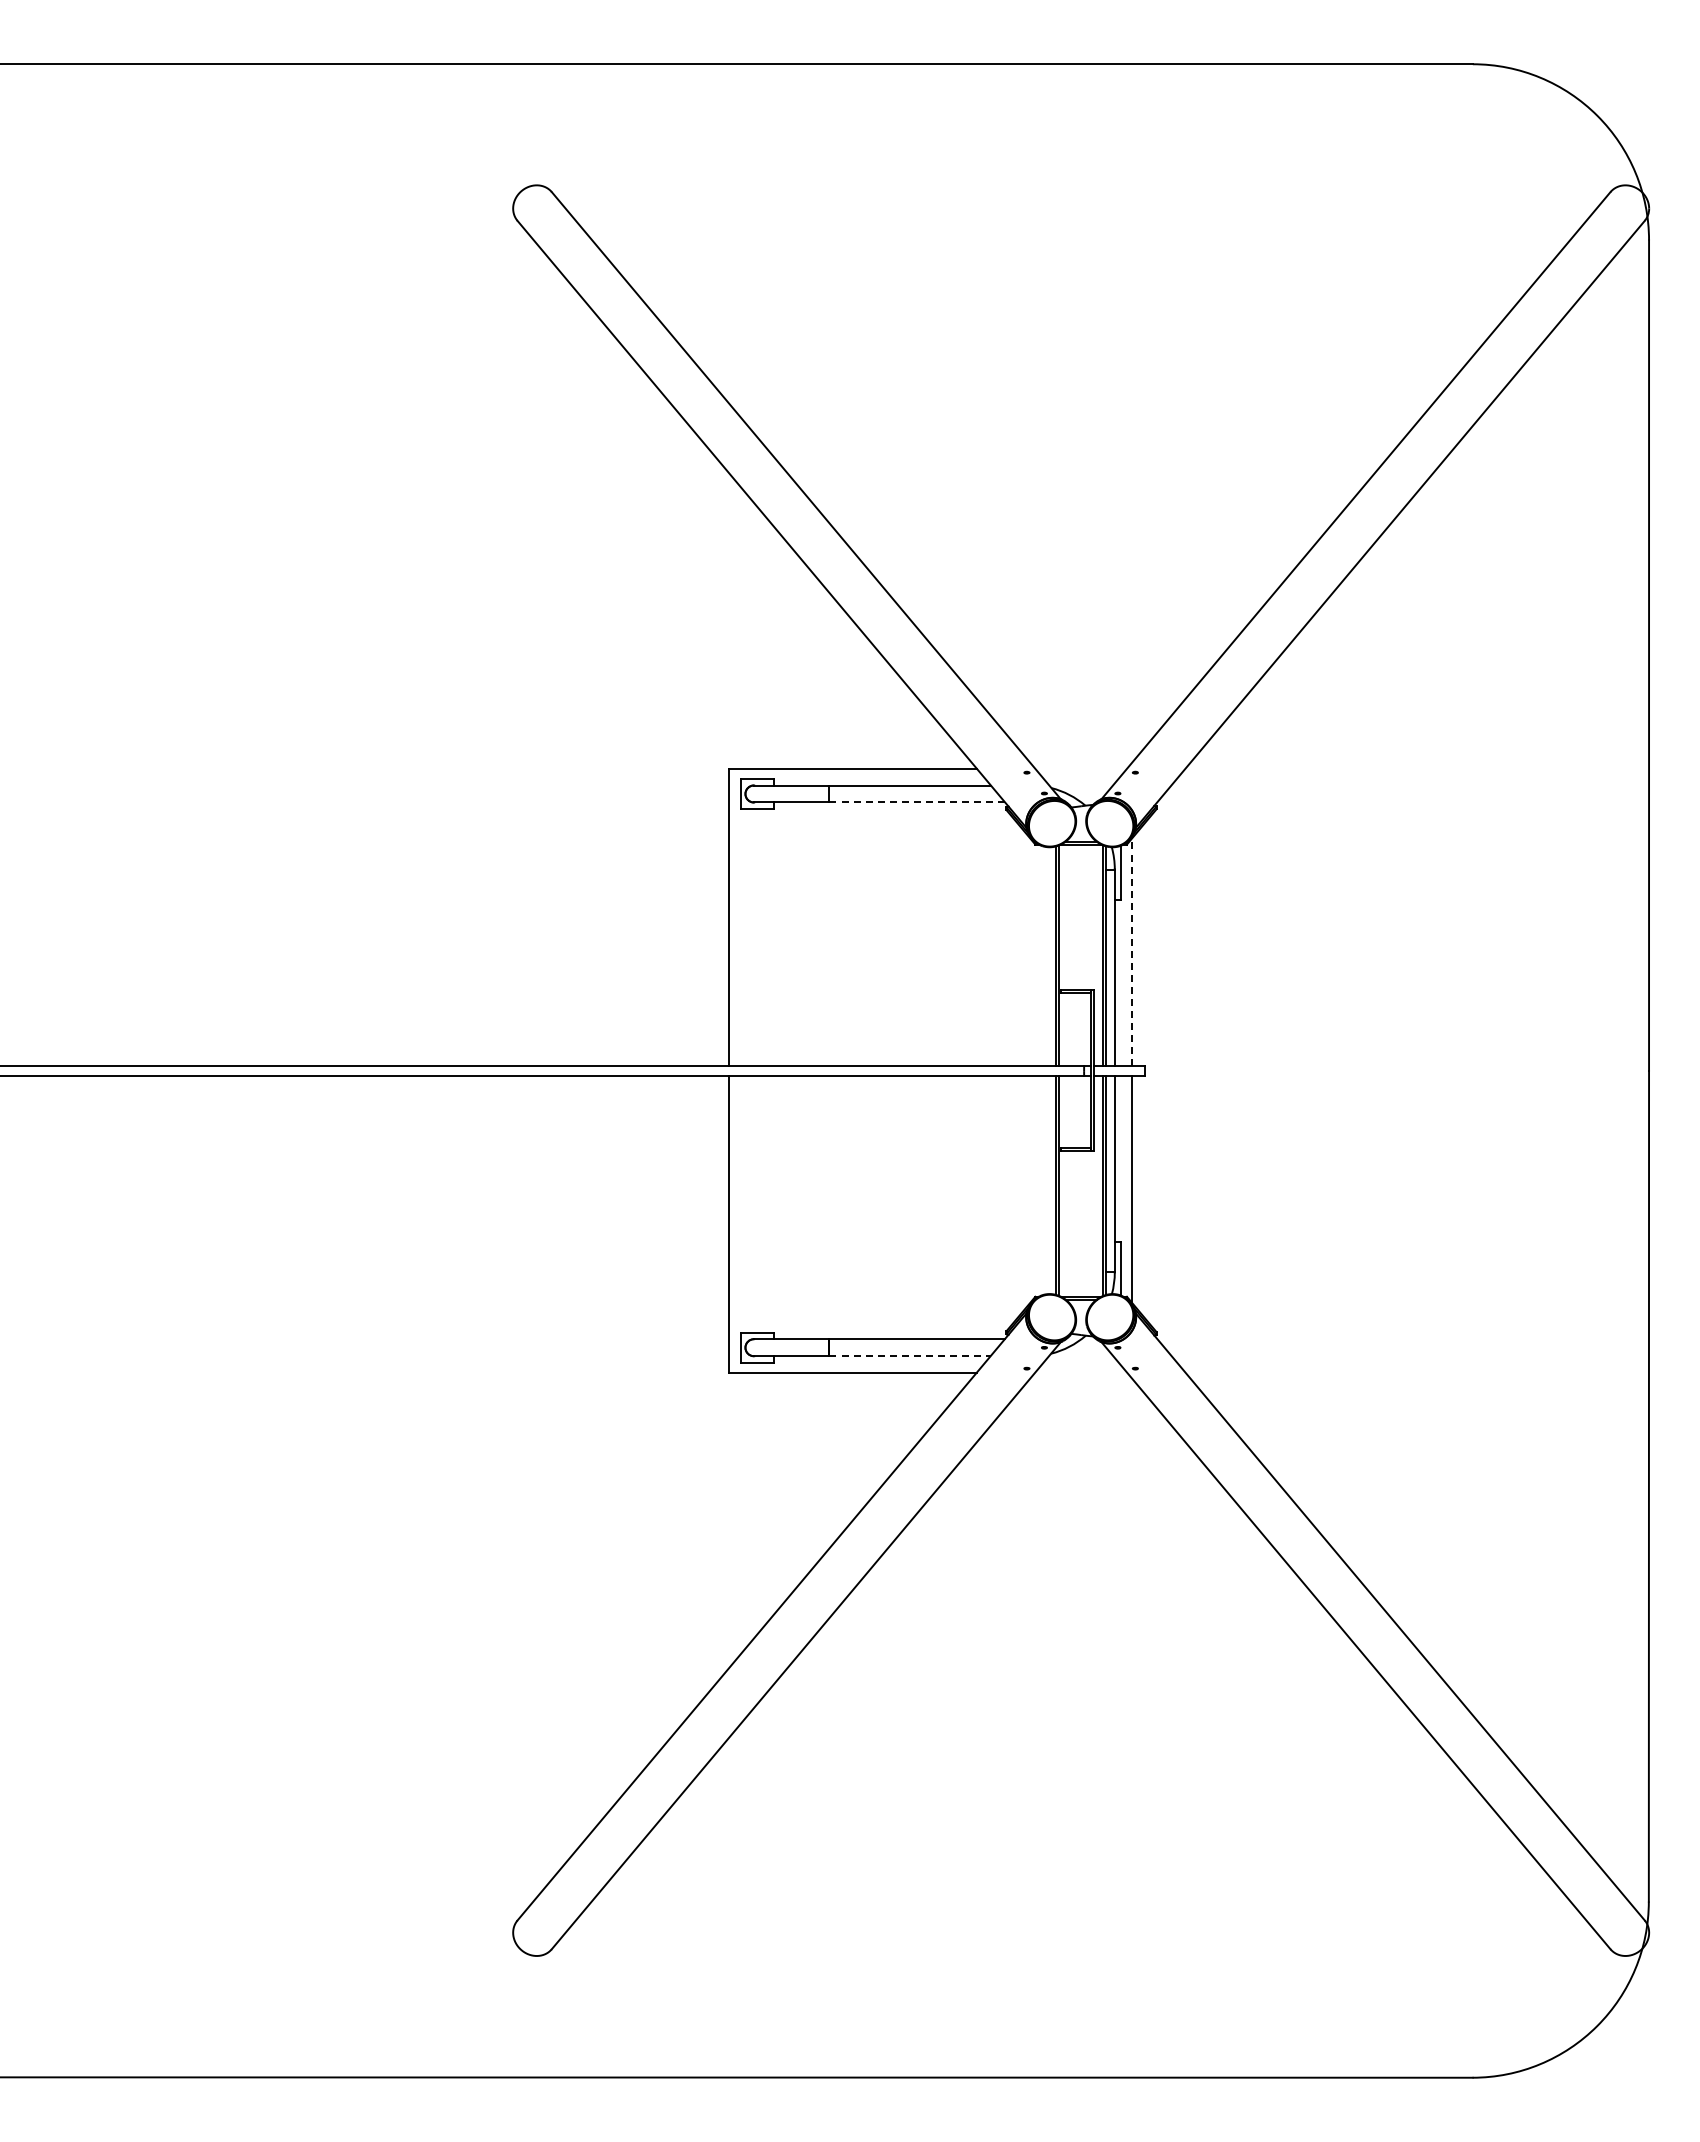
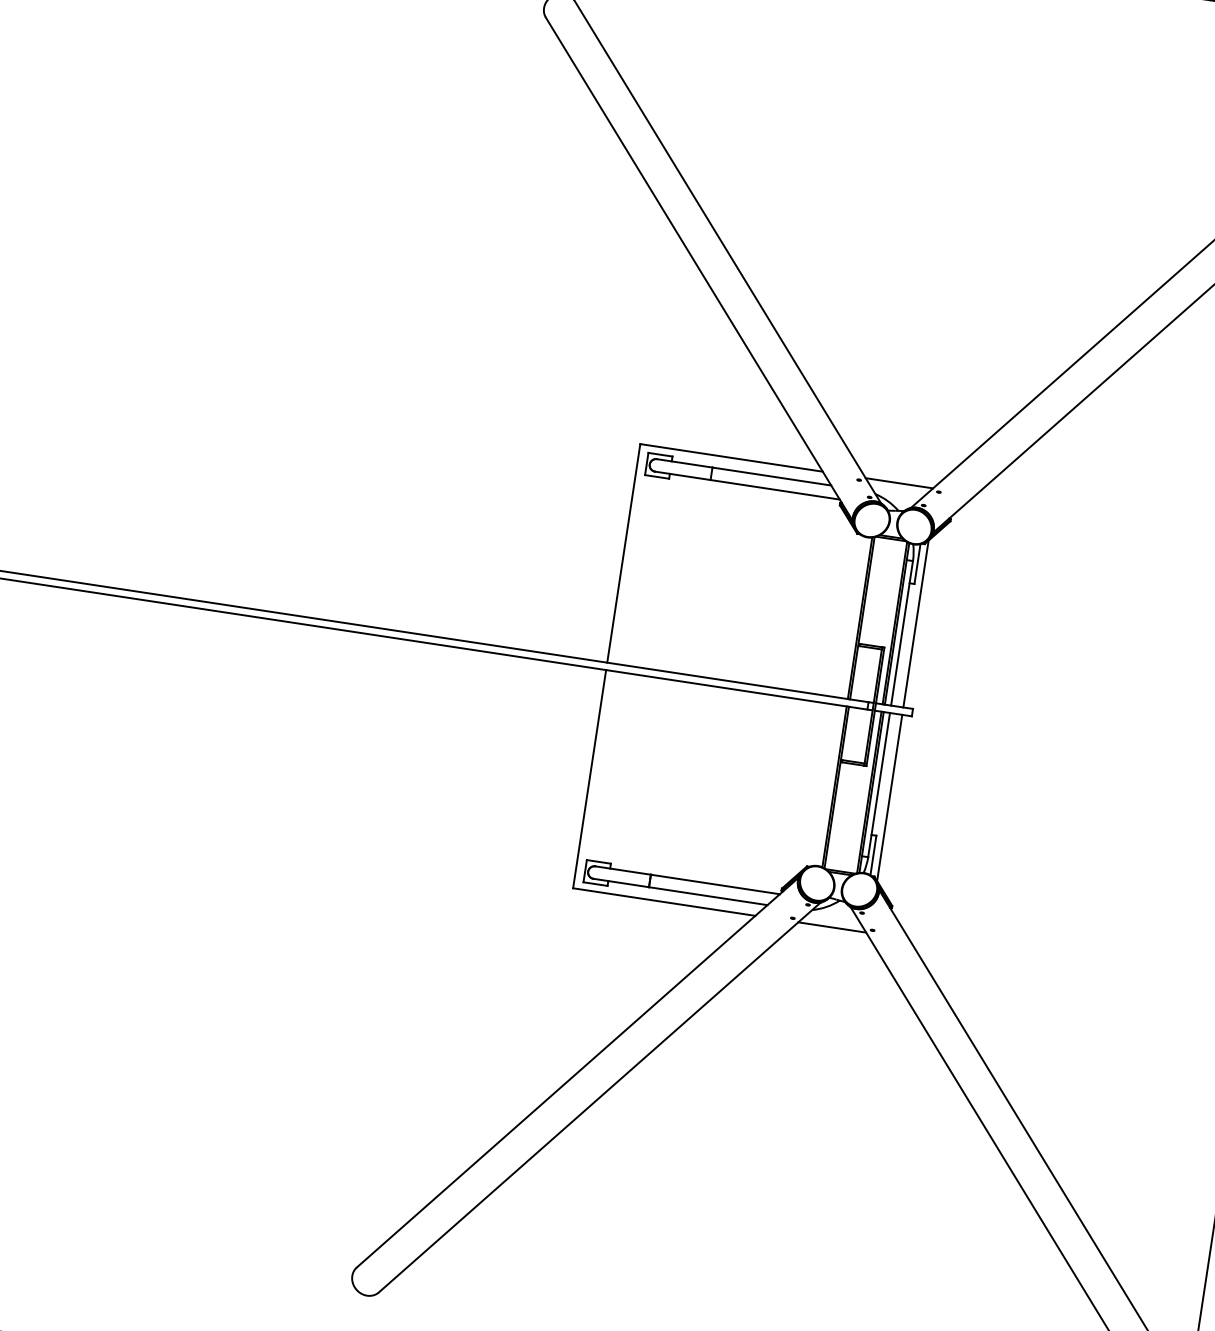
line: (1080, 768) -> (898, 482), added
line: (917, 802) -> (775, 489), dashed -> solid
line: (1131, 952) -> (916, 623), dashed -> solid
line: (910, 1356) -> (708, 896), dashed -> solid
line: (1081, 1372) -> (832, 927), added

